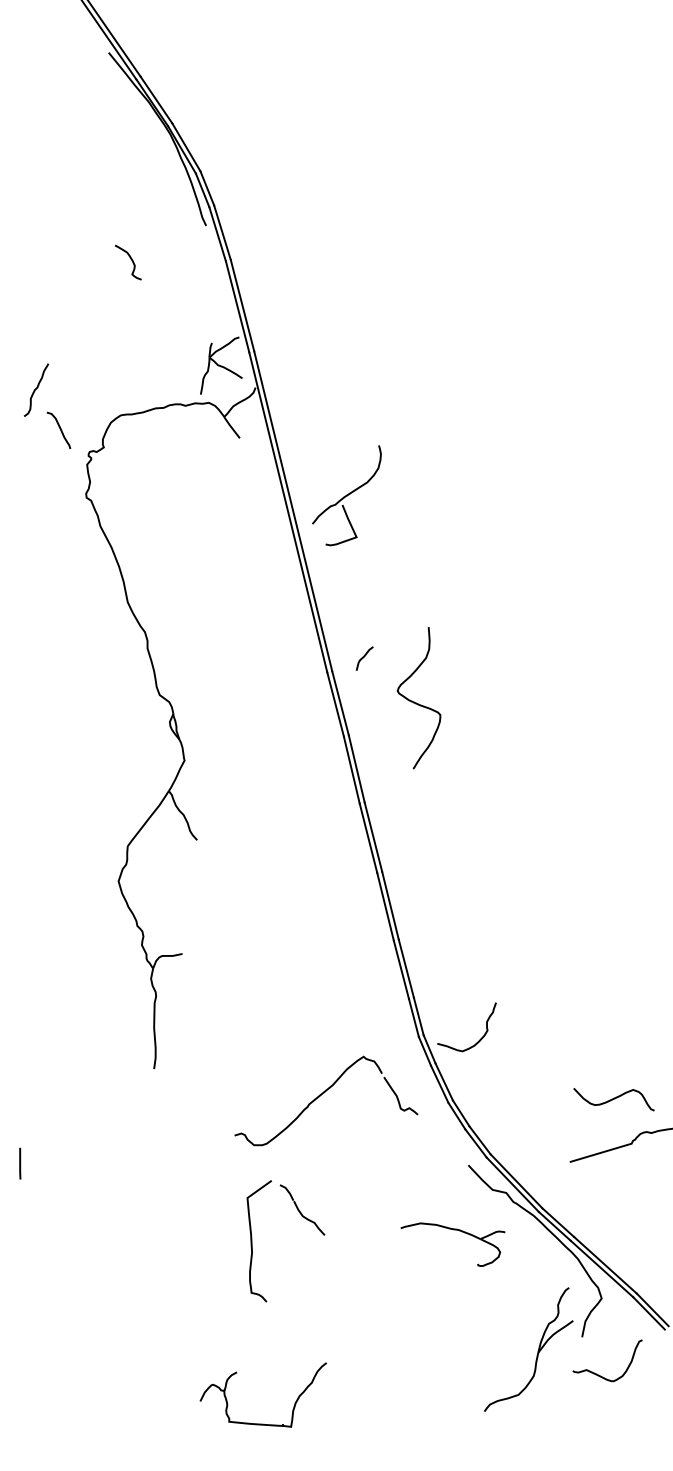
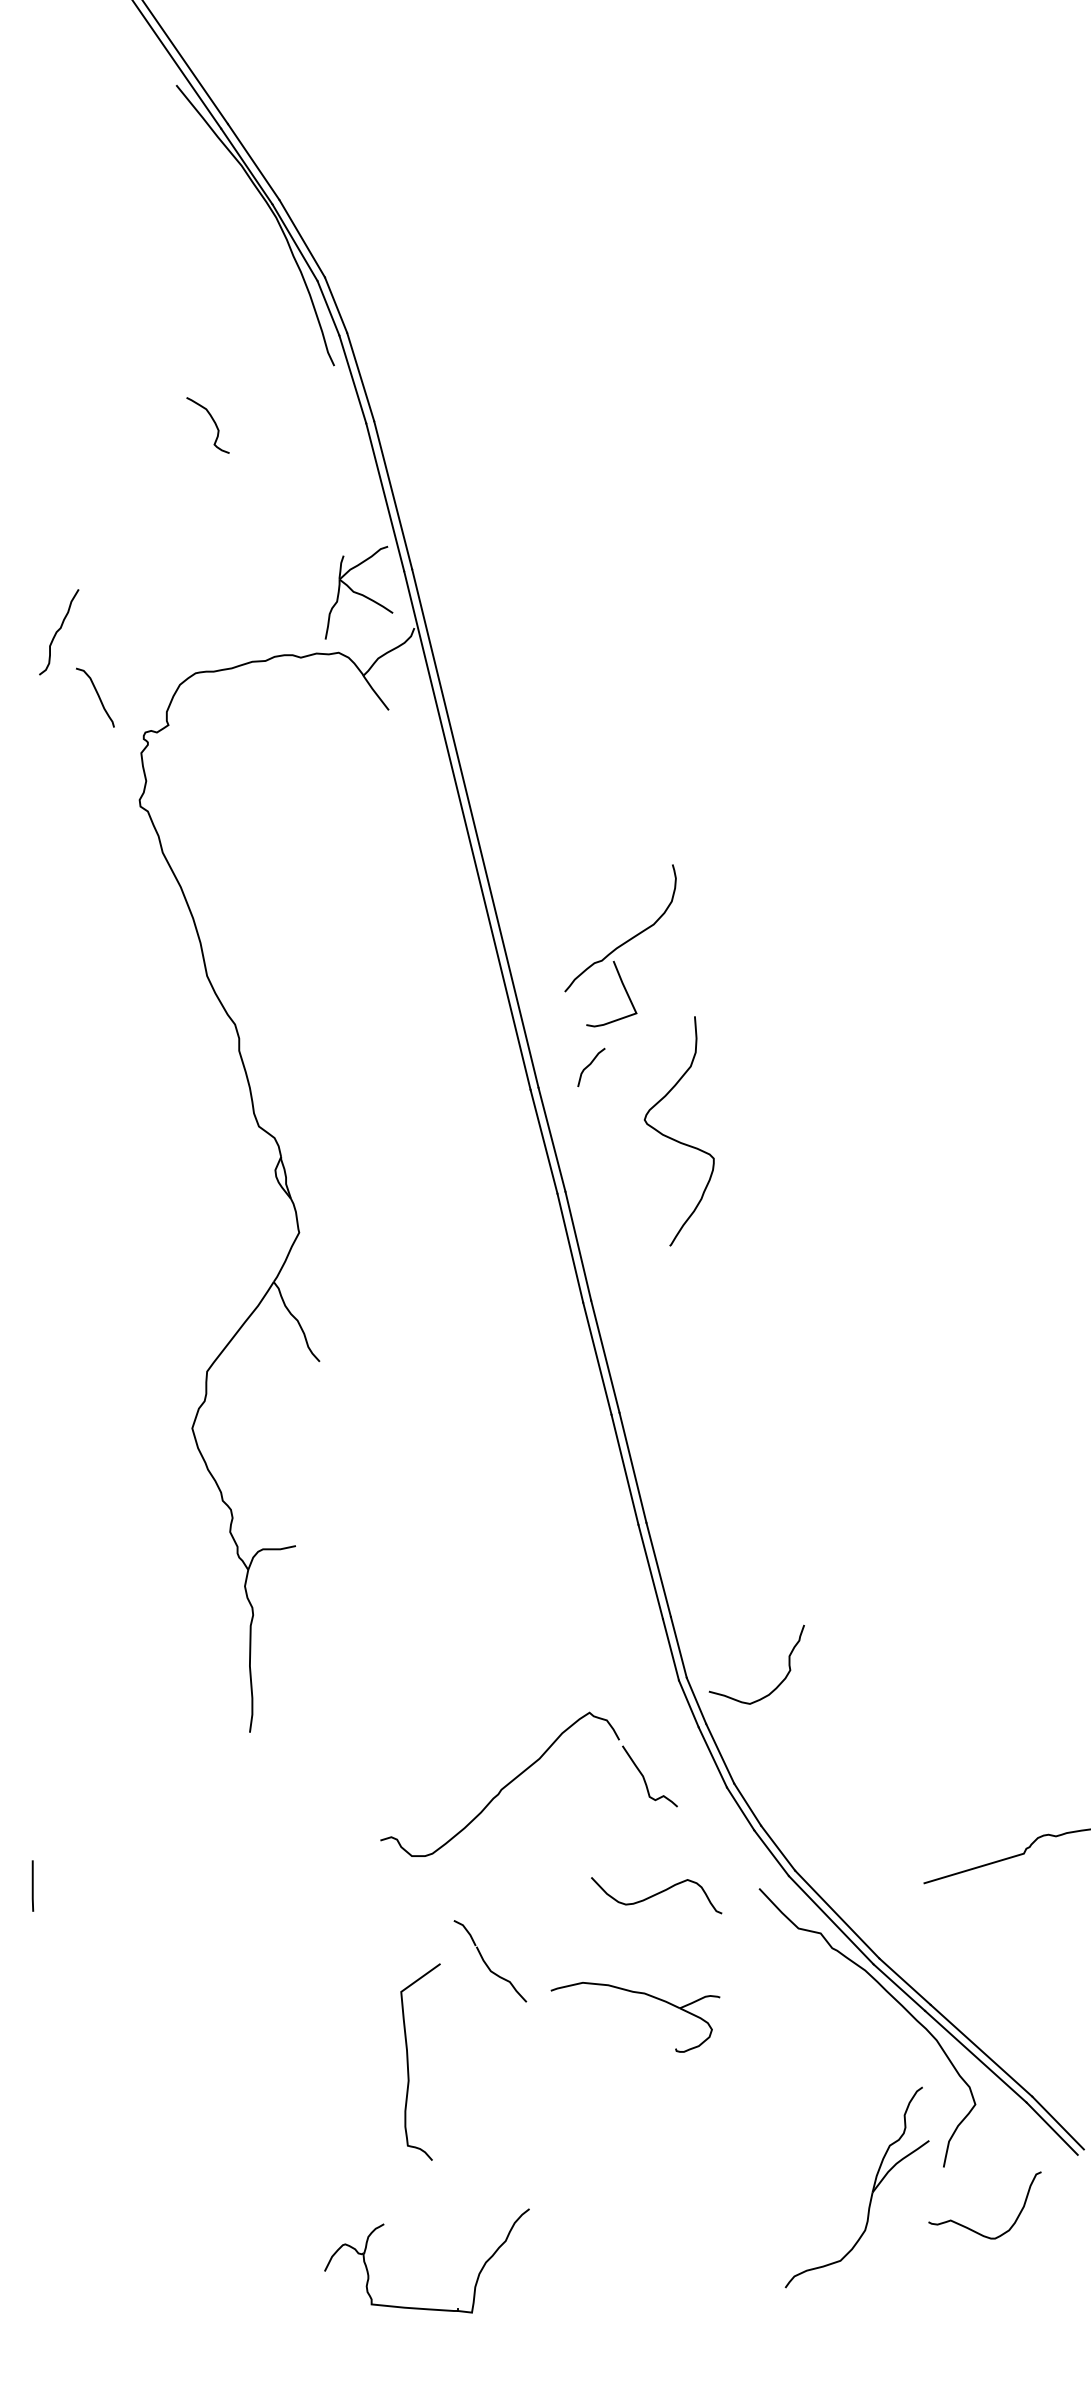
part: (346, 495) -> (620, 945), moved
curve: (613, 1099) -> (655, 1895), moved
part: (453, 1230) -> (636, 1994), moved
curve: (252, 1241) -> (409, 2062), moved

